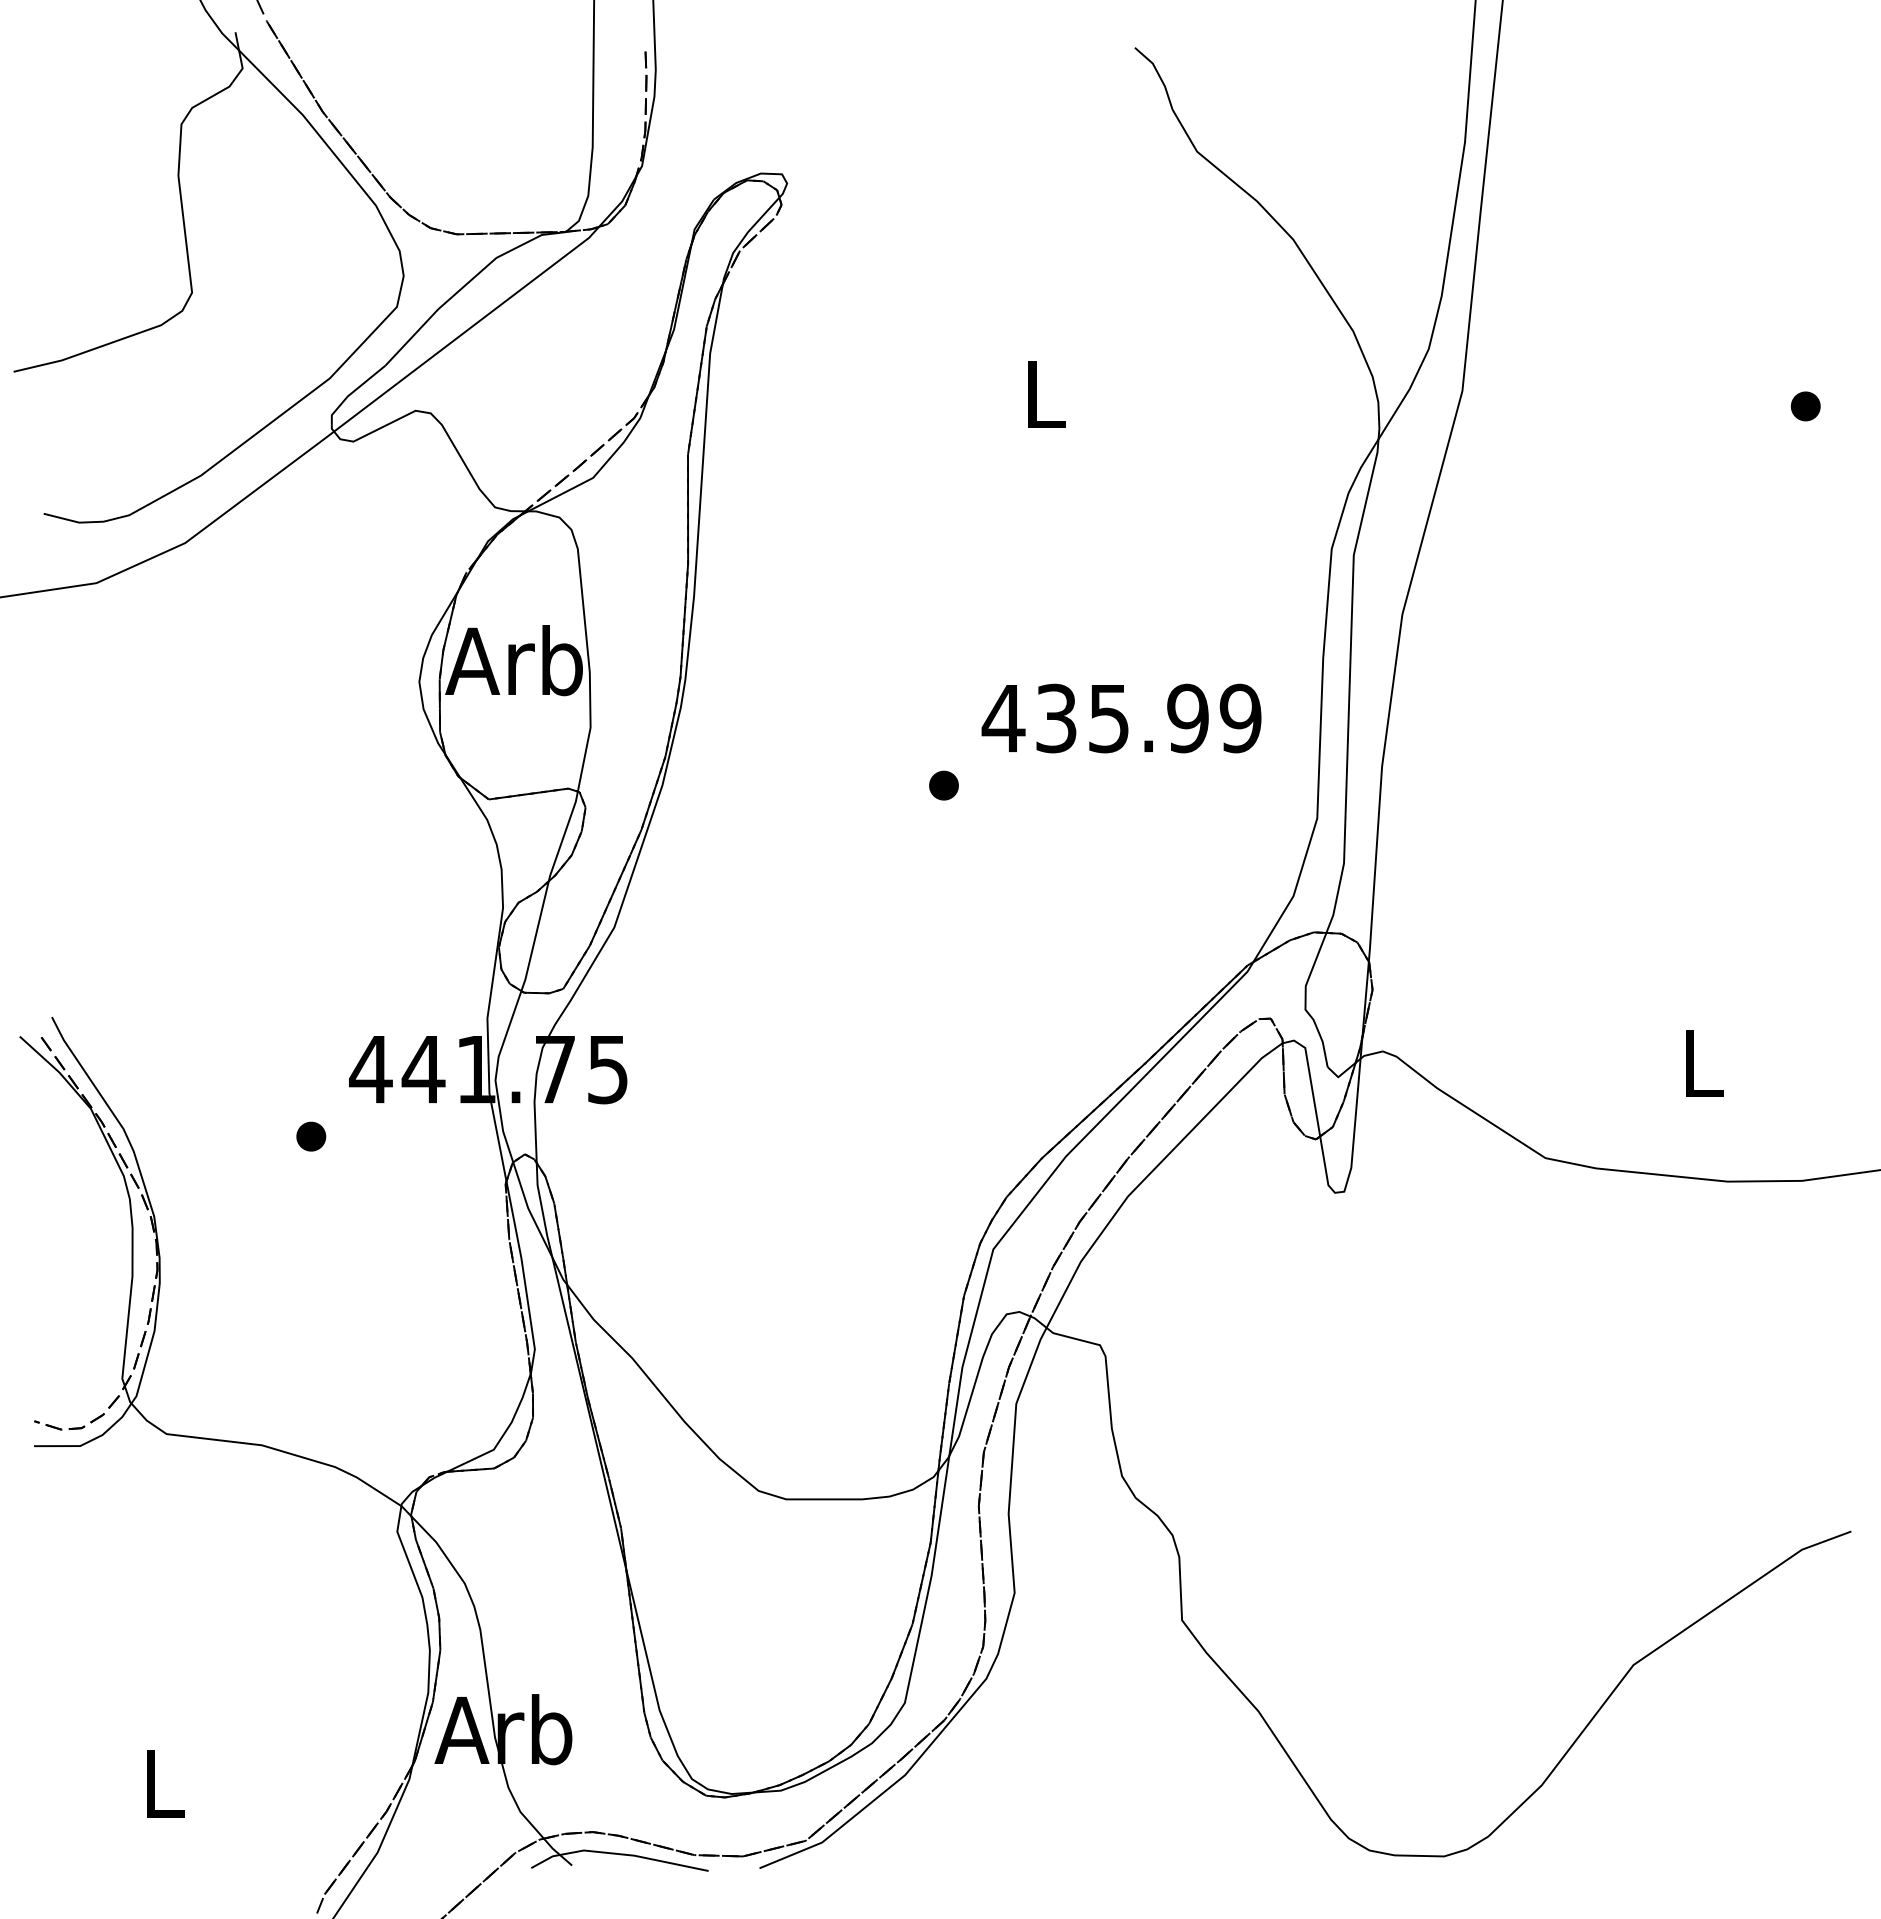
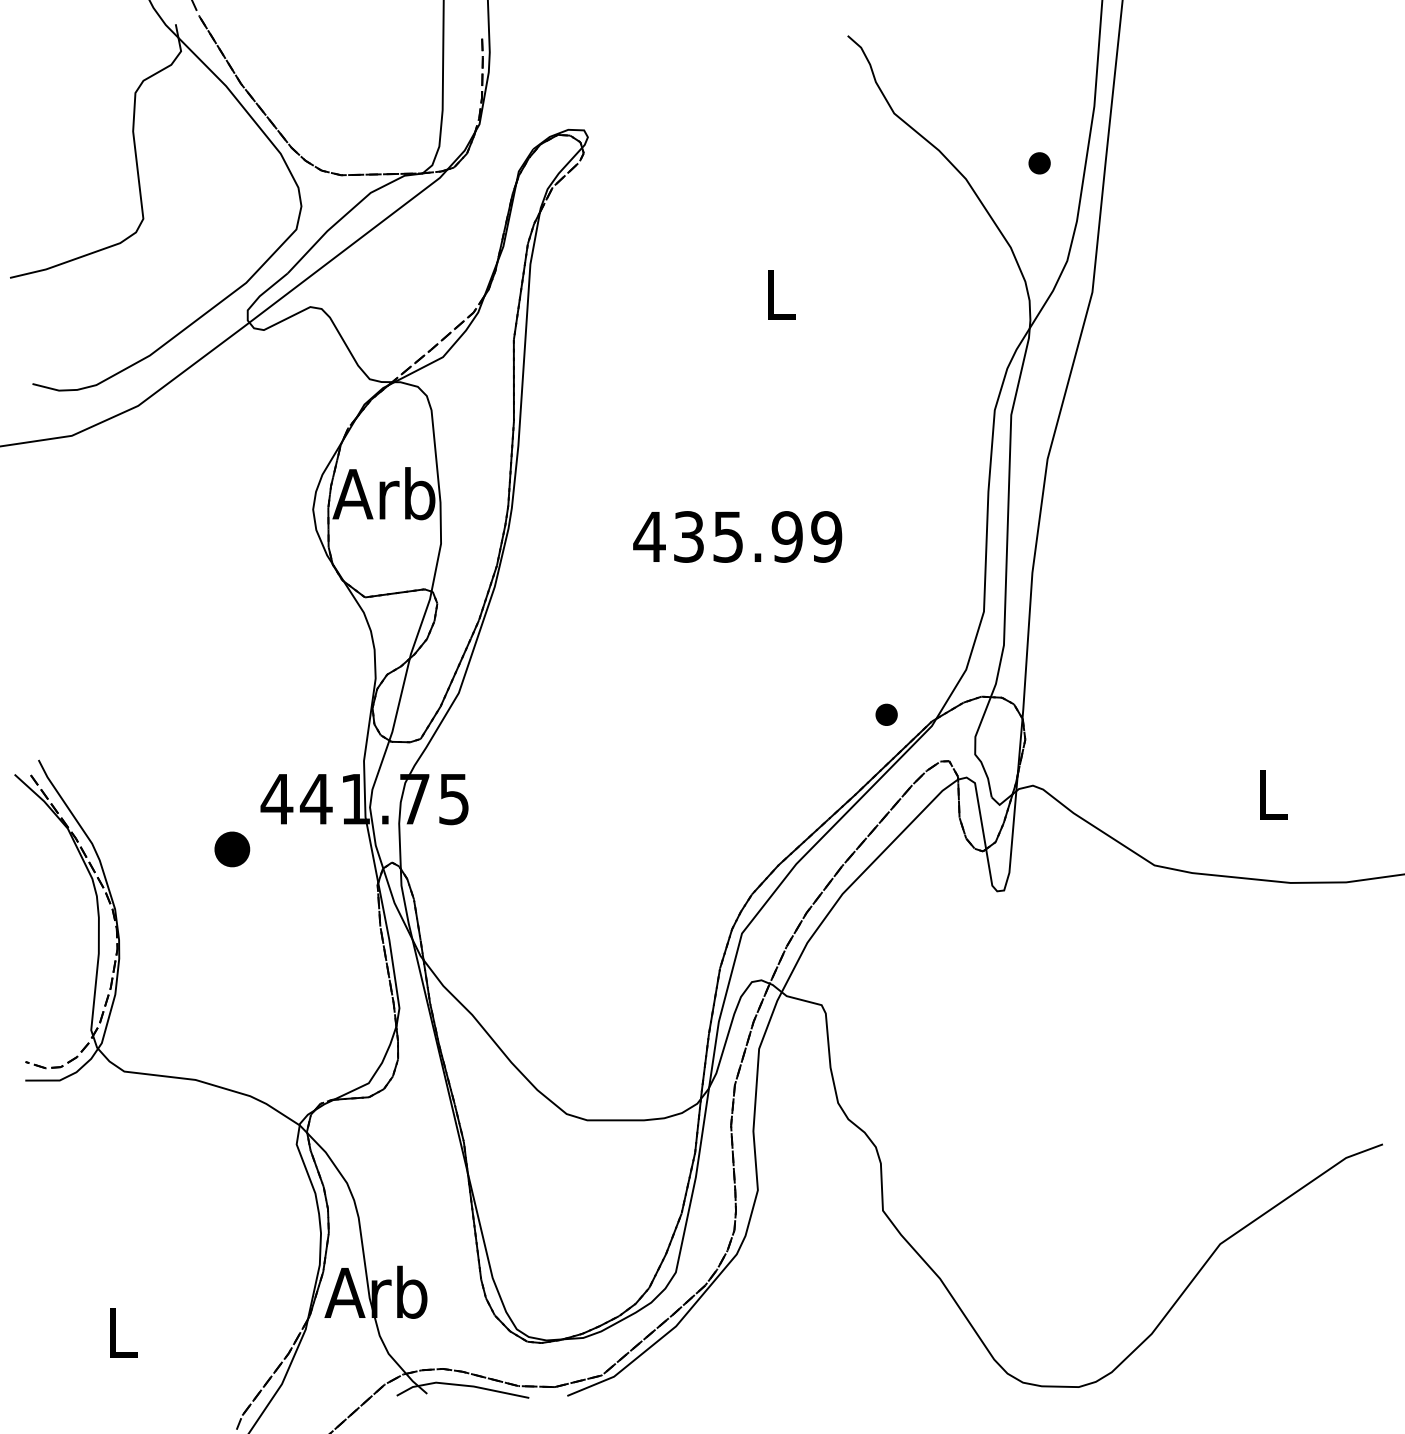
part: (1805, 406) -> (1039, 163), moved
text: (1121, 718) -> (737, 536), moved
part: (943, 785) -> (886, 714), moved
part: (311, 1136) -> (232, 849), size x1.6

